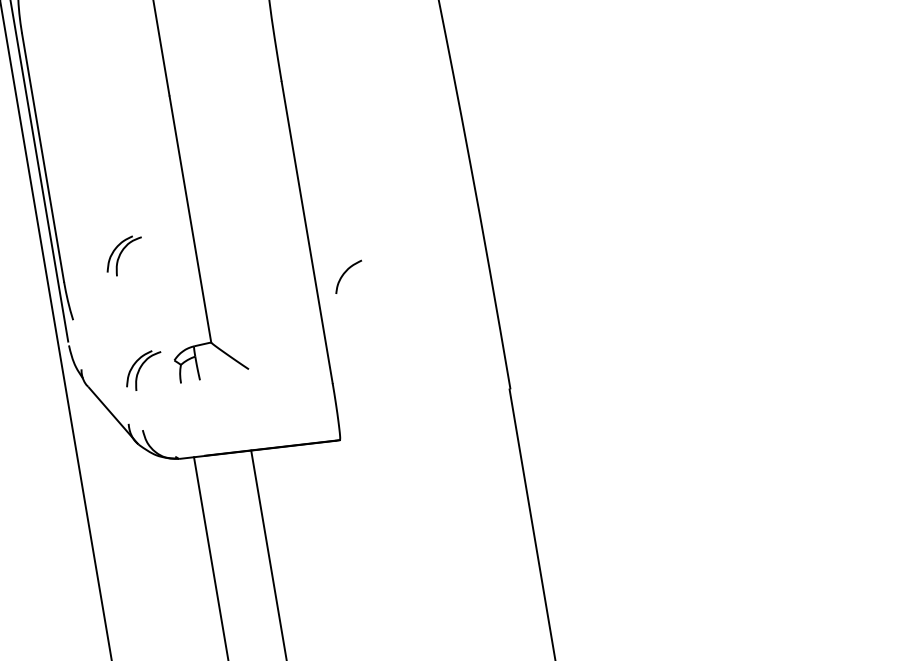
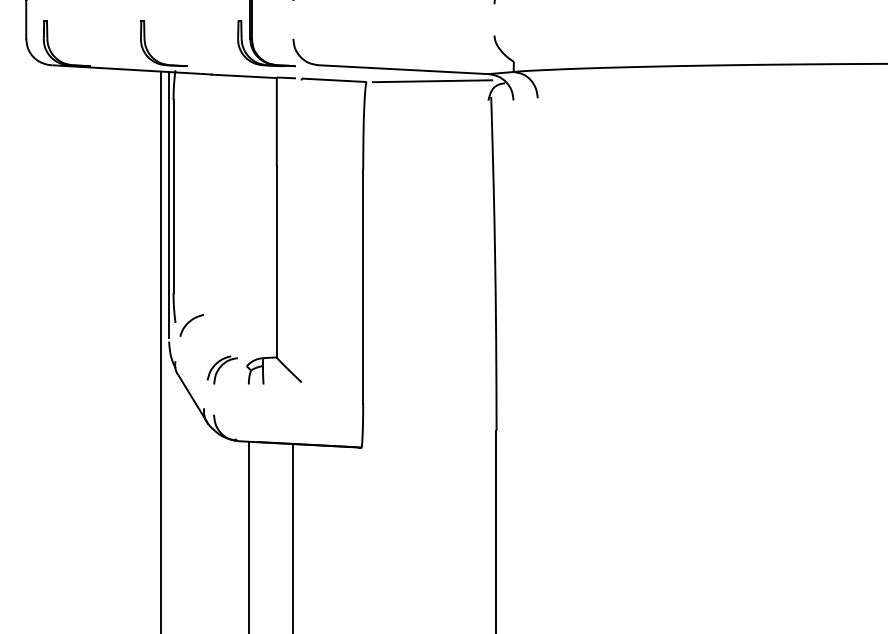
part: (123, 255) -> (221, 280), removed
curve: (346, 273) -> (190, 322), moved

